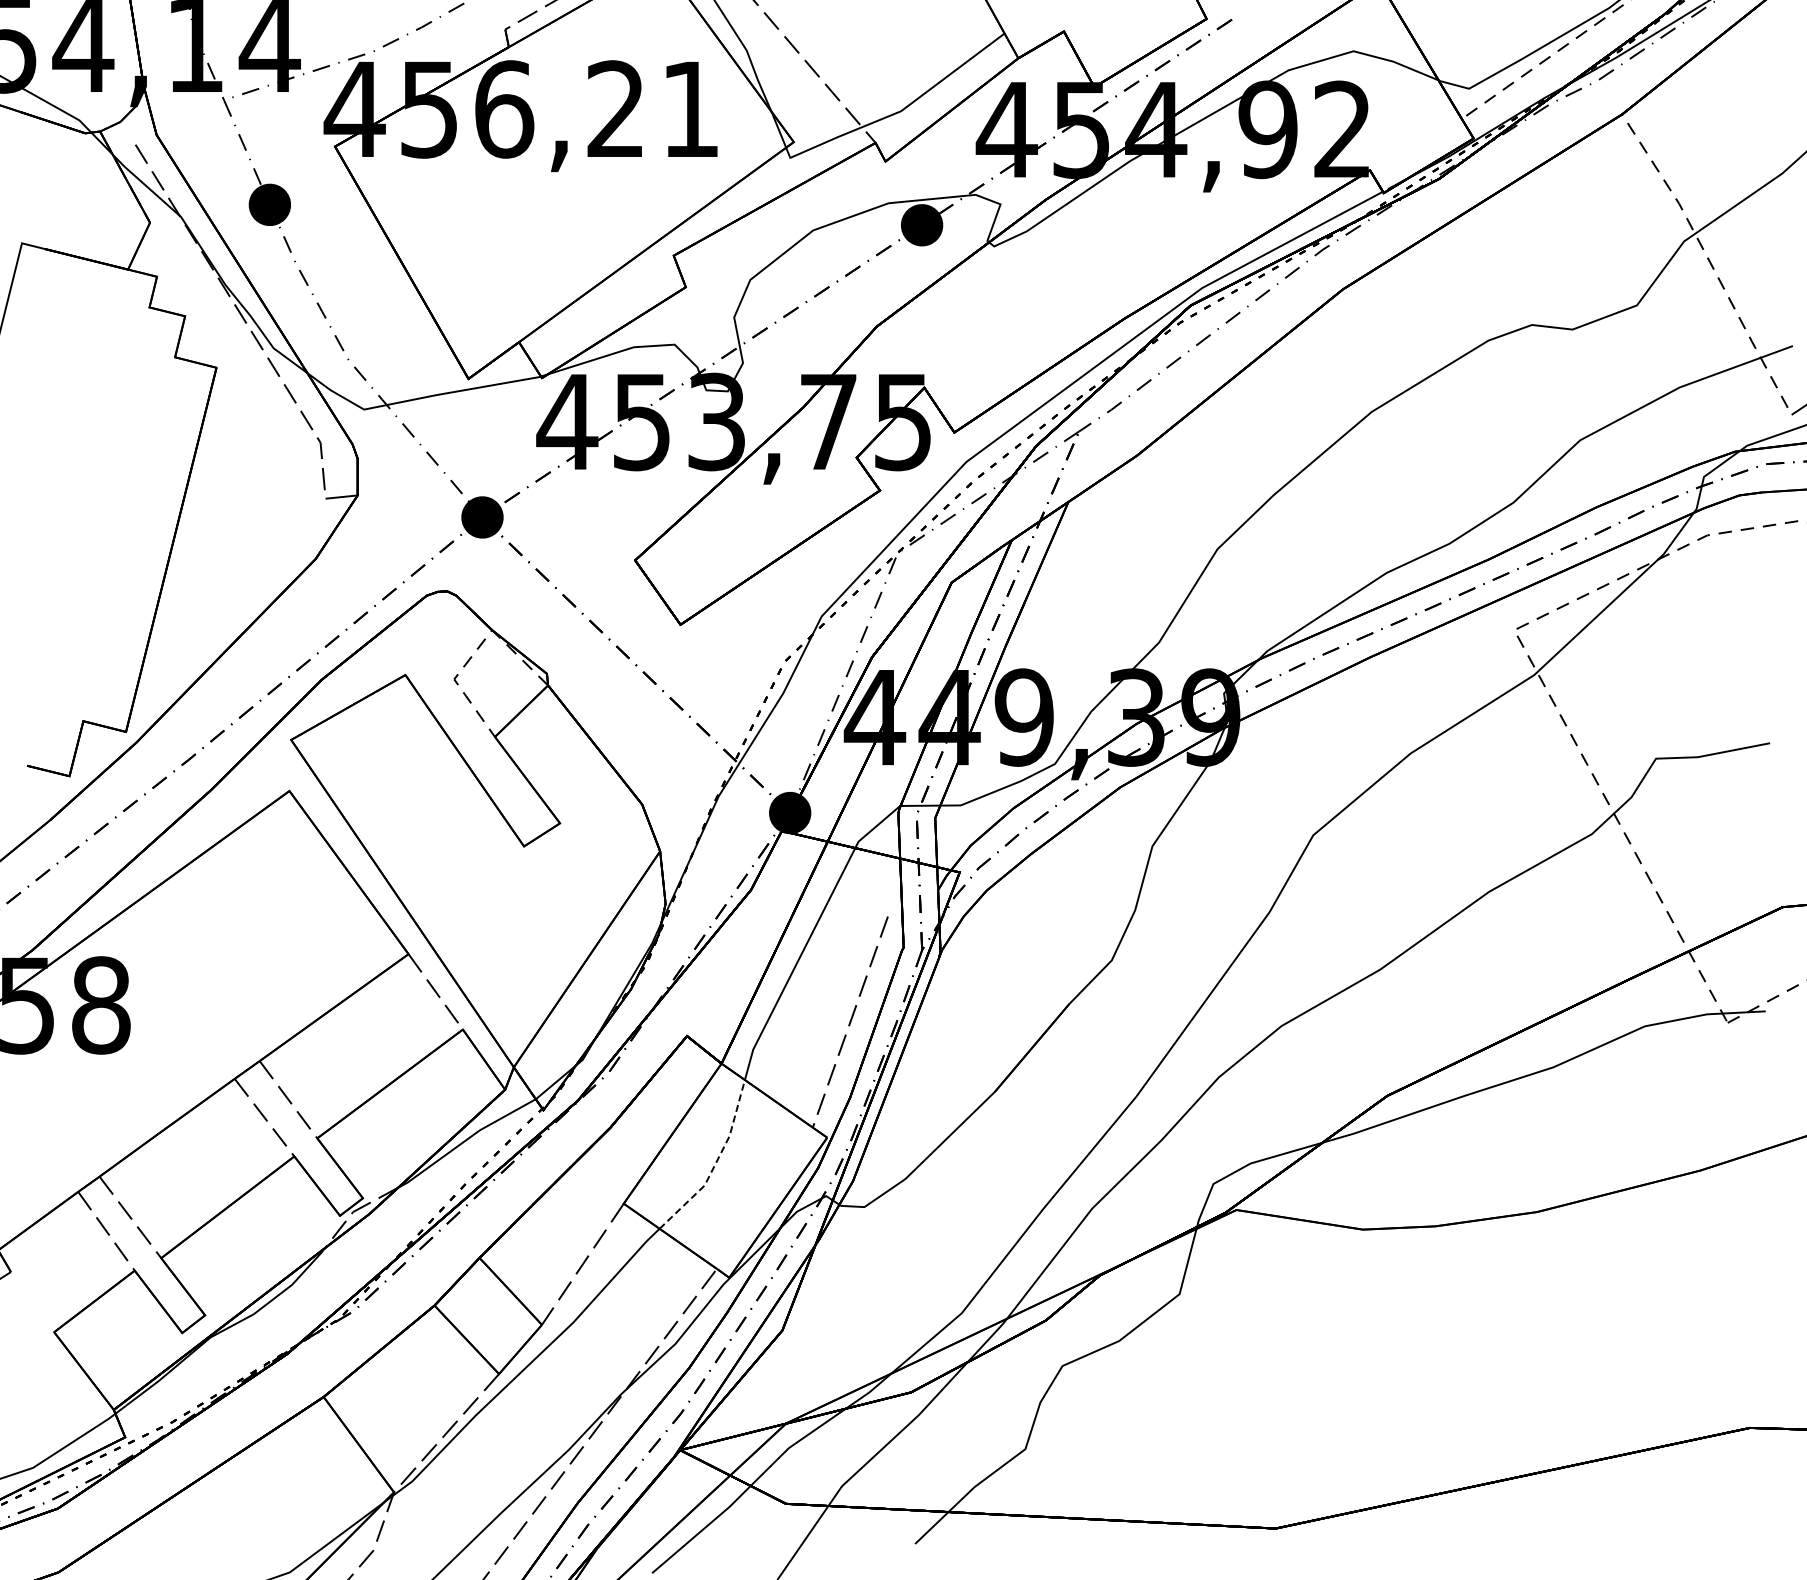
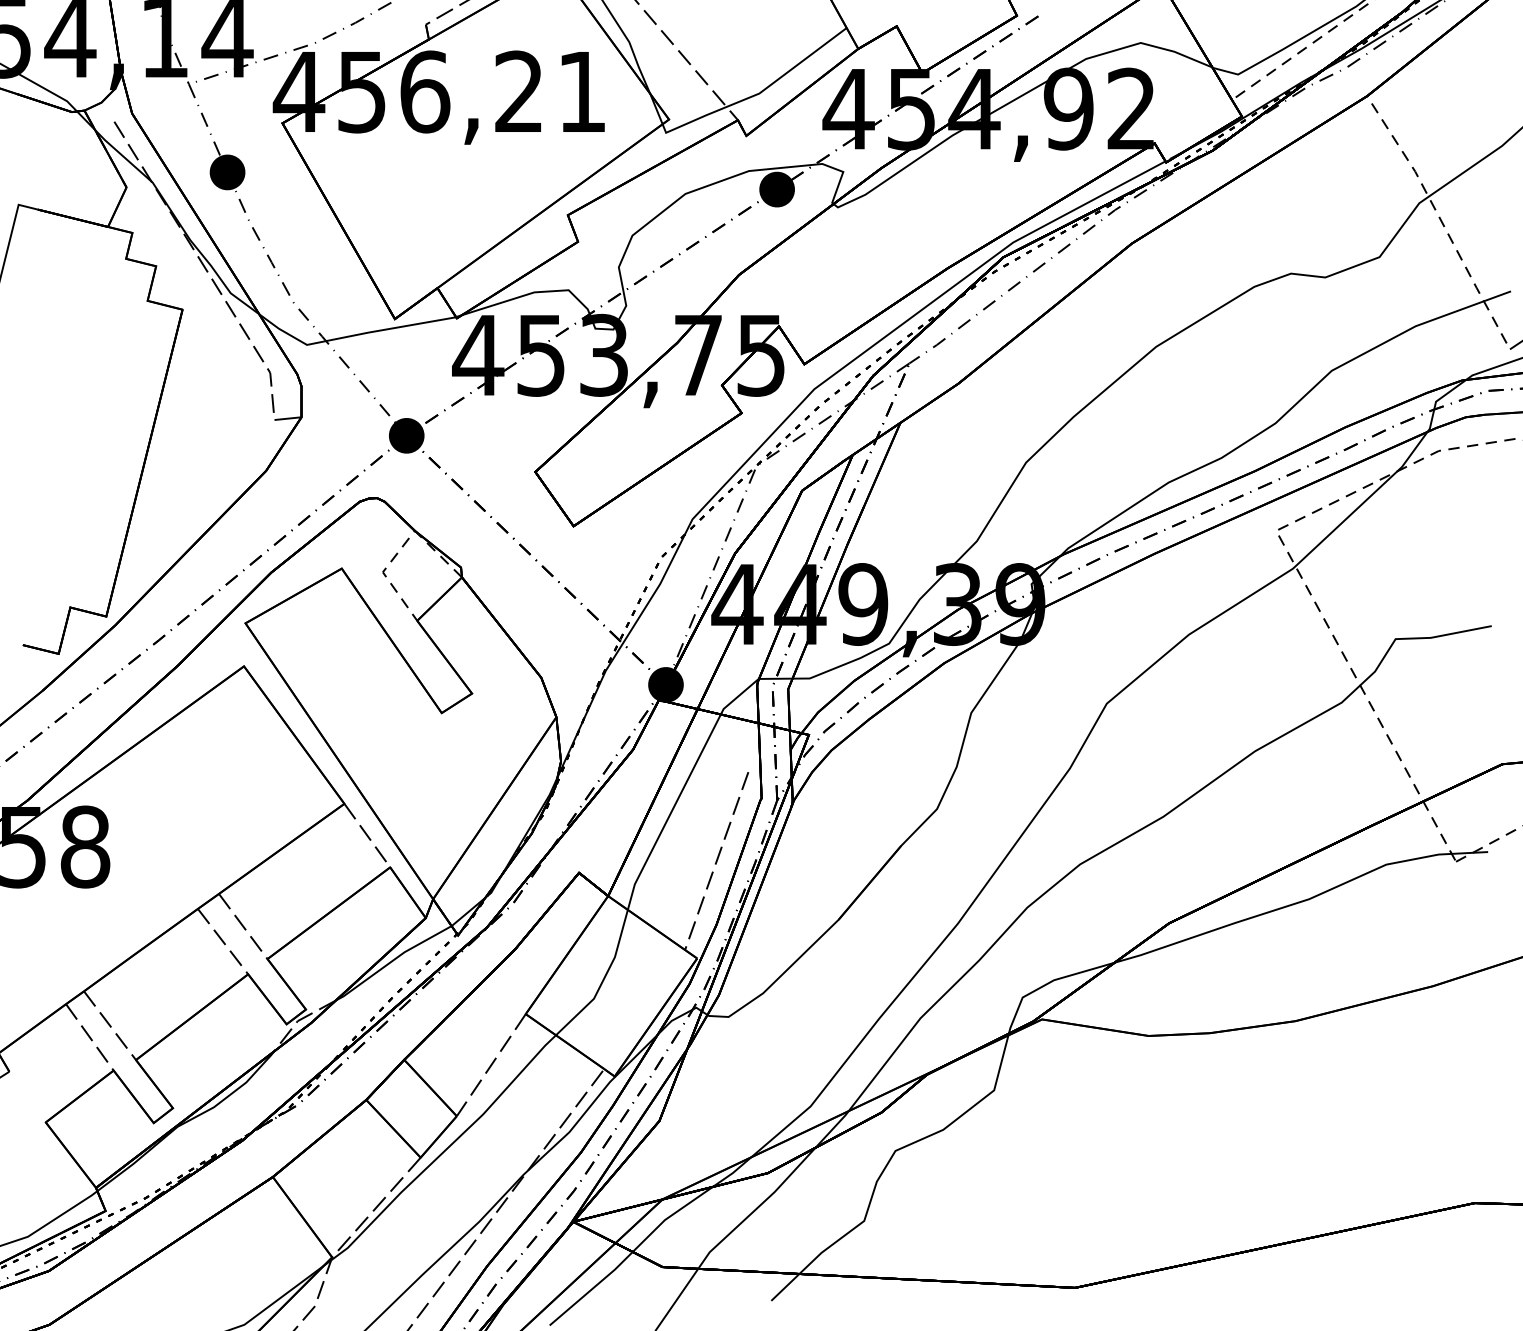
line: (716, 1162) -> (603, 979), dashed -> solid

